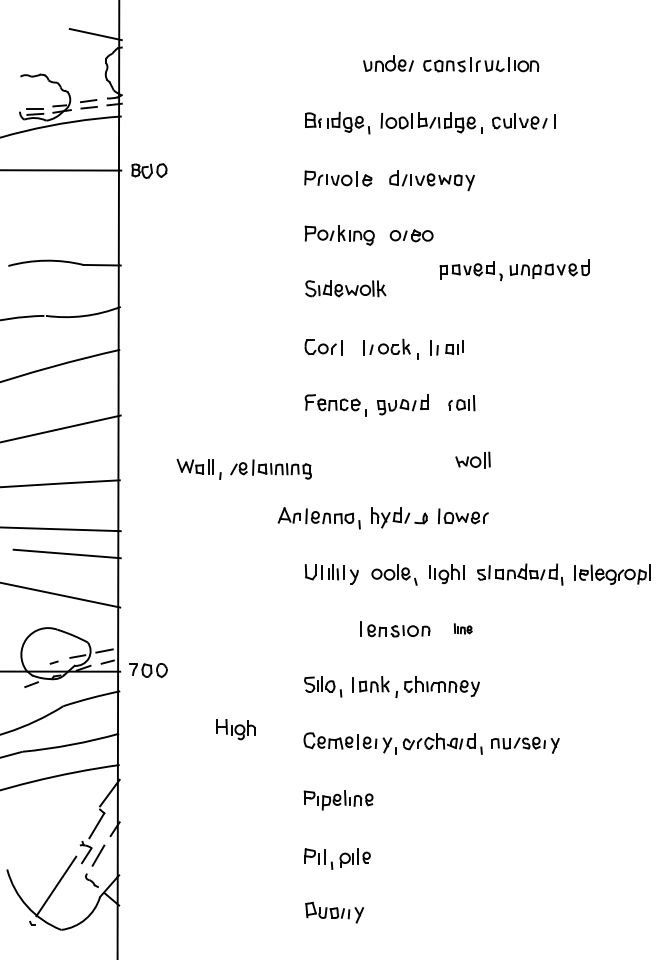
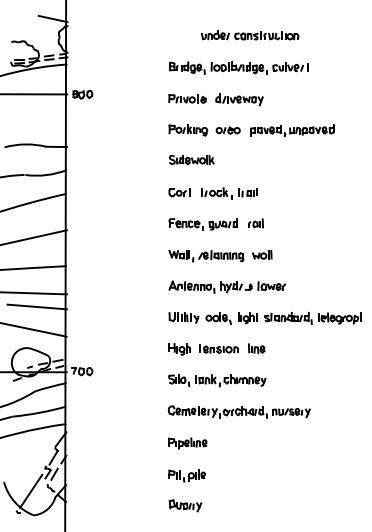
part: (514, 269) -> (292, 130), moved
part: (244, 468) -> (206, 255), moved
part: (381, 516) -> (226, 286), moved
part: (462, 628) -> (256, 348), size x1.67
part: (235, 729) -> (179, 349), moved

